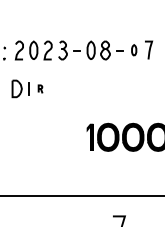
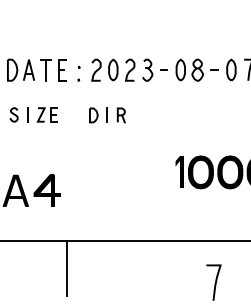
part: (134, 49) -> (231, 69), size x1.67
part: (16, 89) -> (93, 115), size x0.71
part: (39, 89) -> (120, 115), size x1.67

